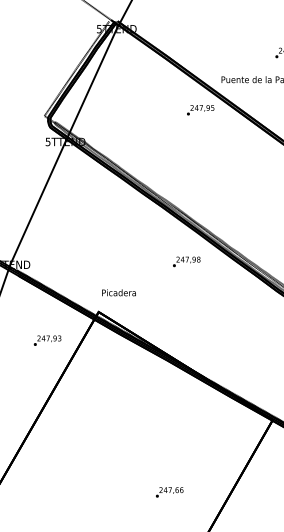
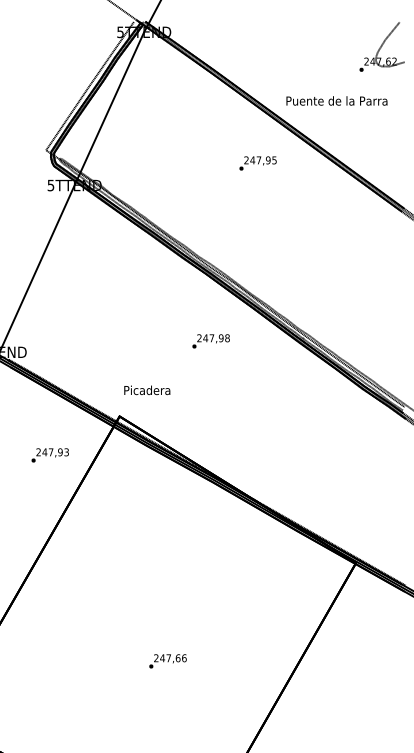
text: (200, 110) -> (257, 163), moved
text: (186, 262) -> (210, 341), moved
text: (169, 492) -> (167, 661), moved

